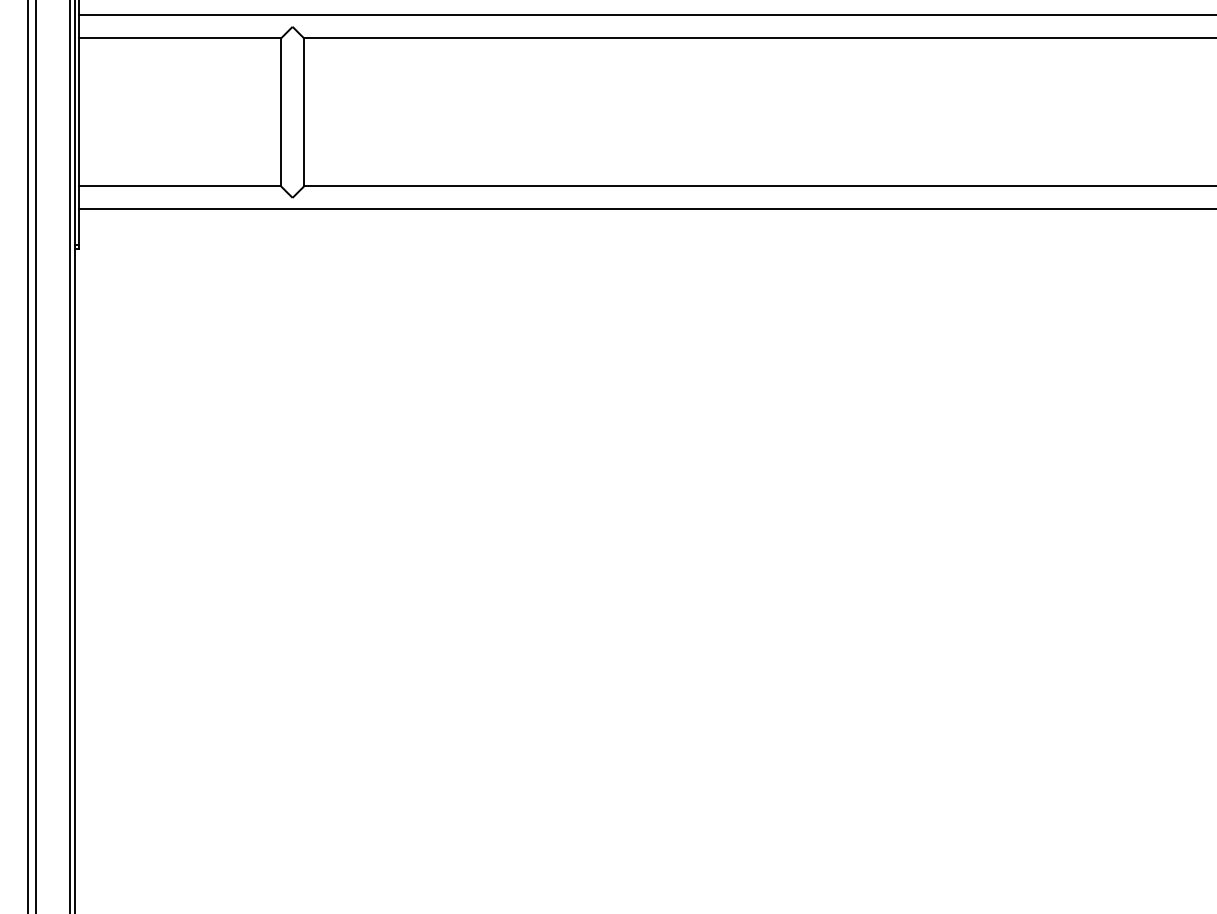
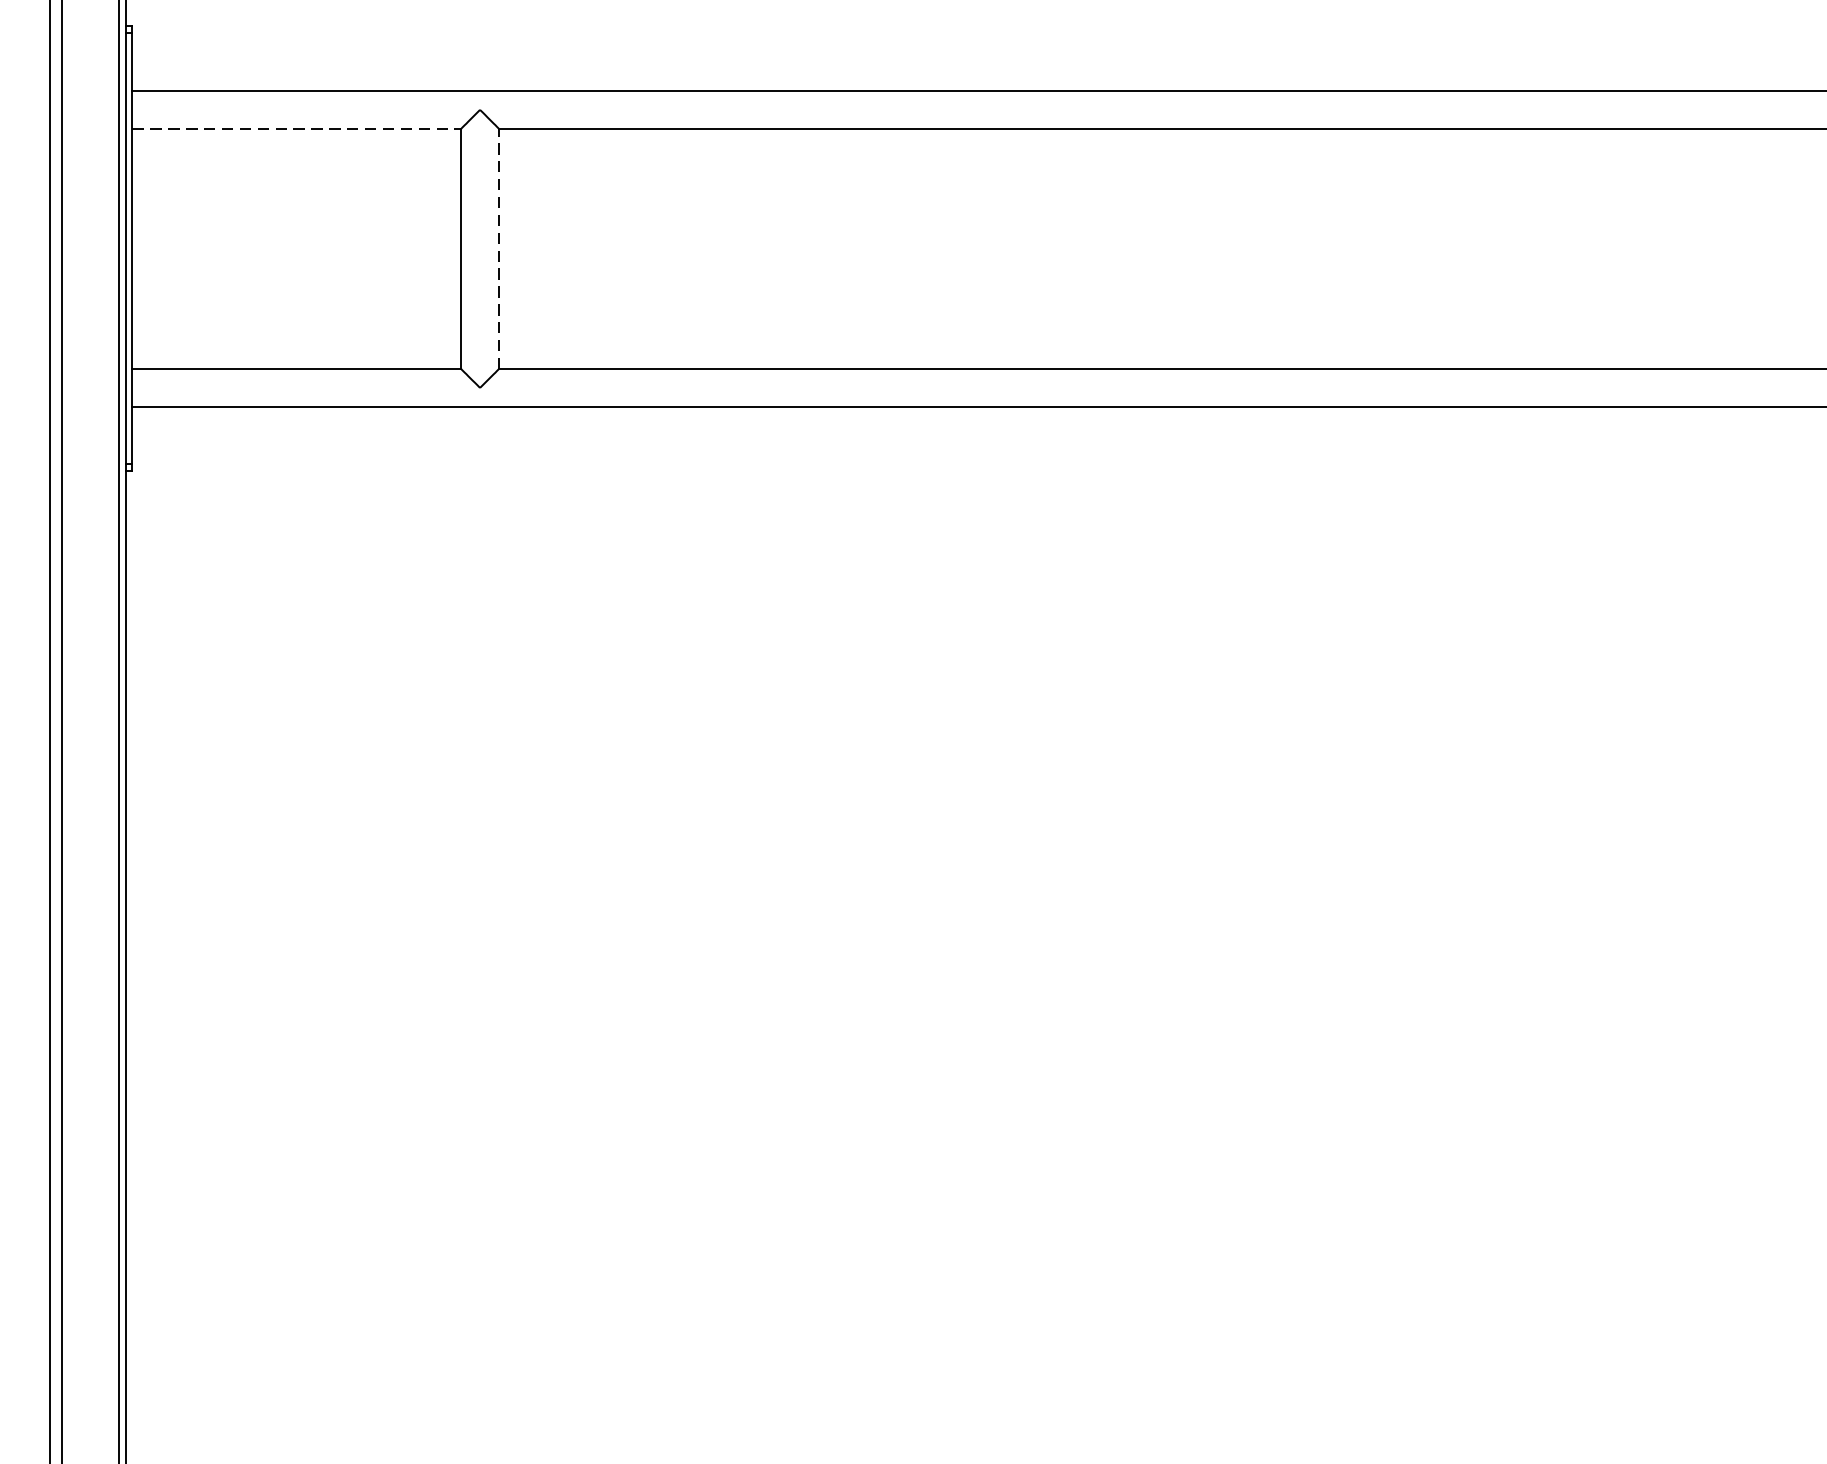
line: (180, 38) -> (297, 128), solid -> dashed
line: (304, 112) -> (499, 249), solid -> dashed

